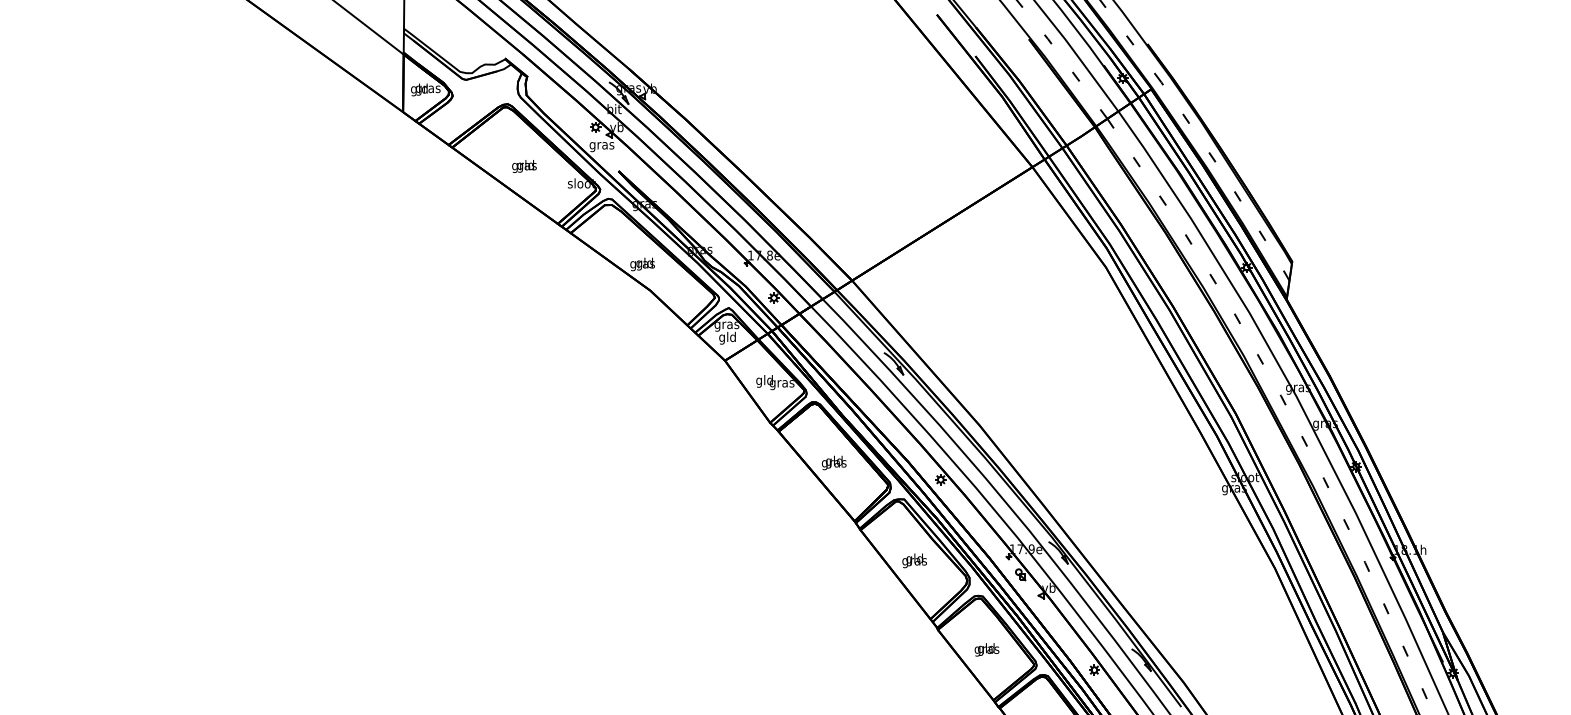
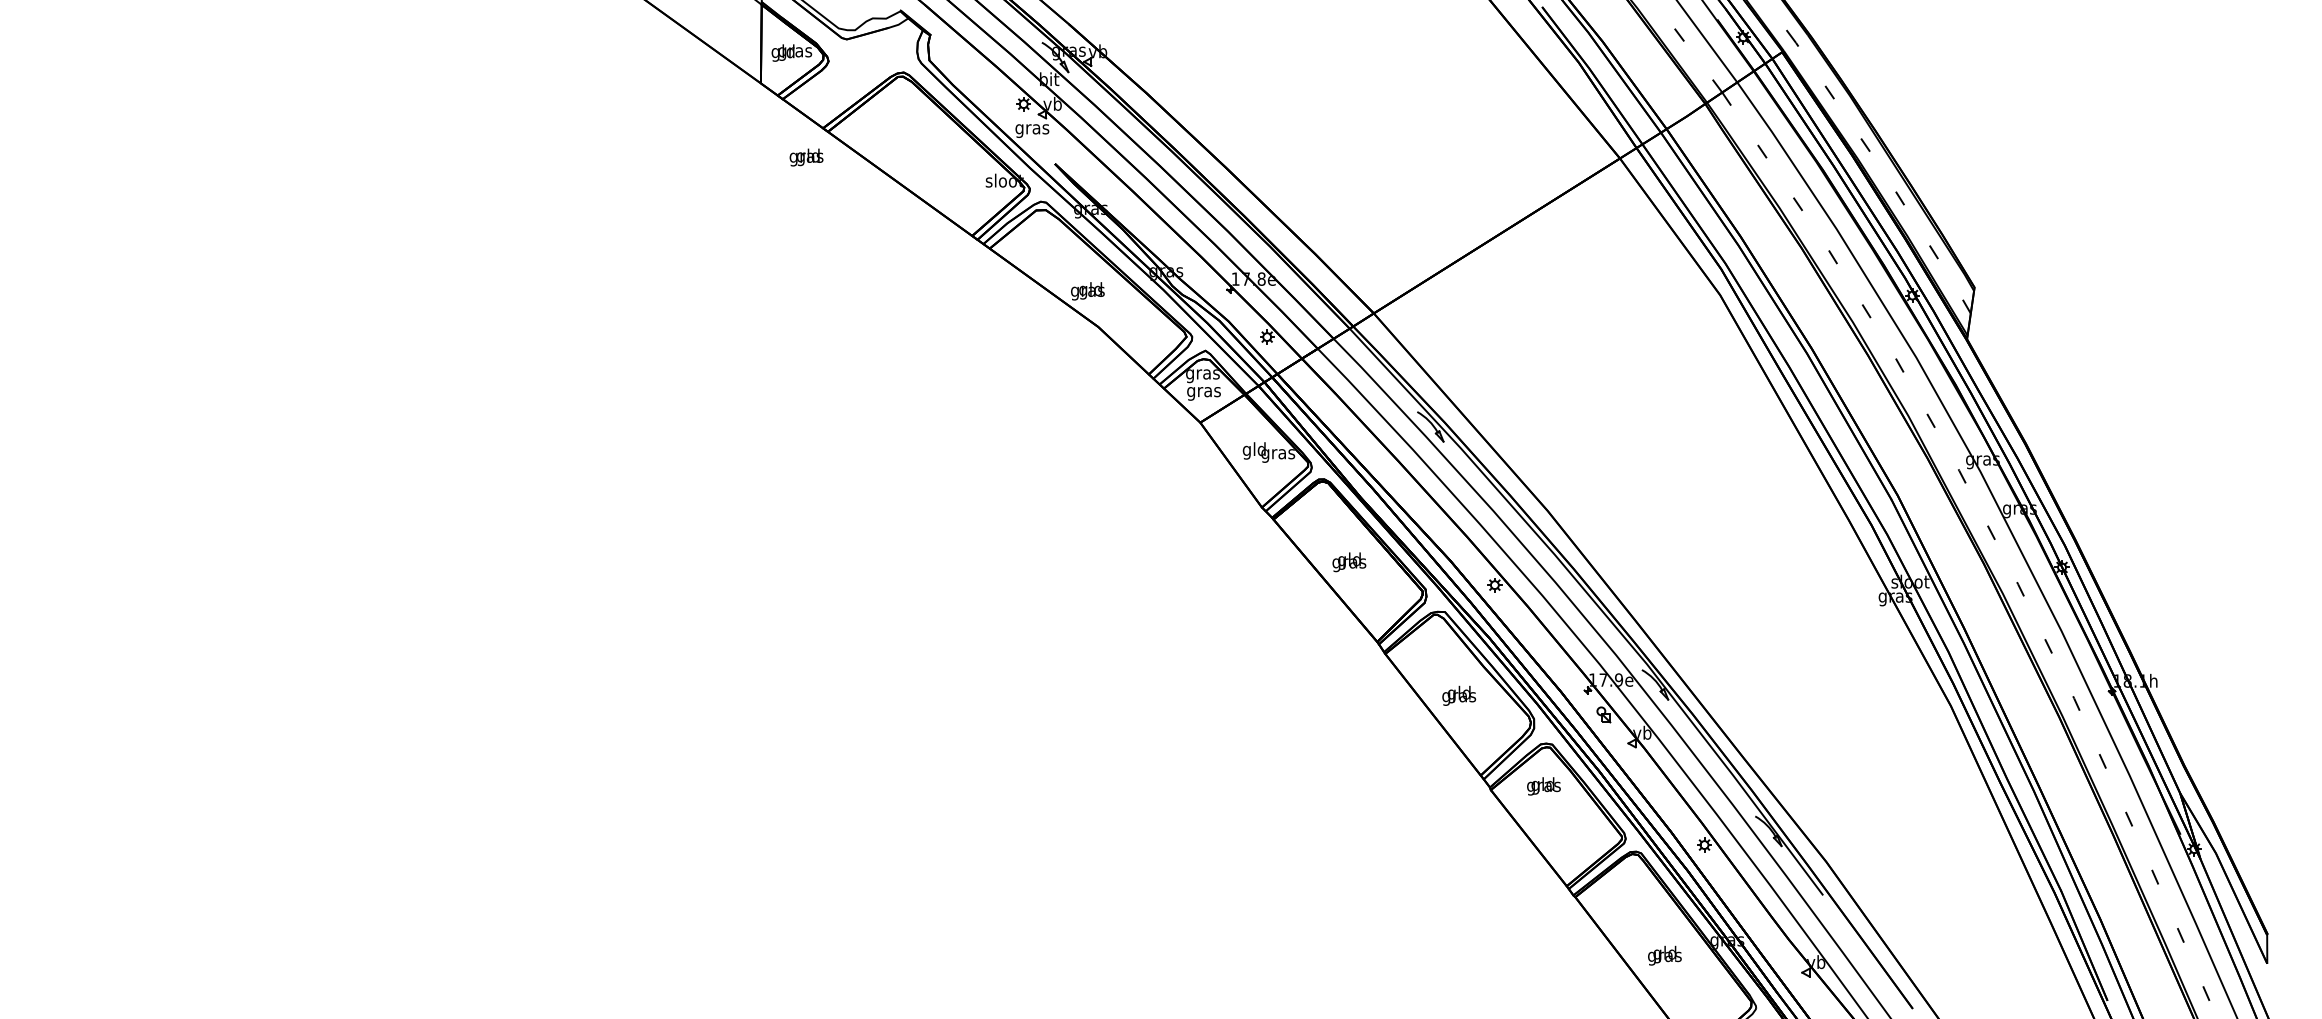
text: (524, 166) -> (806, 157), moved
text: (727, 337) -> (1203, 391), gld -> gras
text: (986, 649) -> (1543, 786), moved

